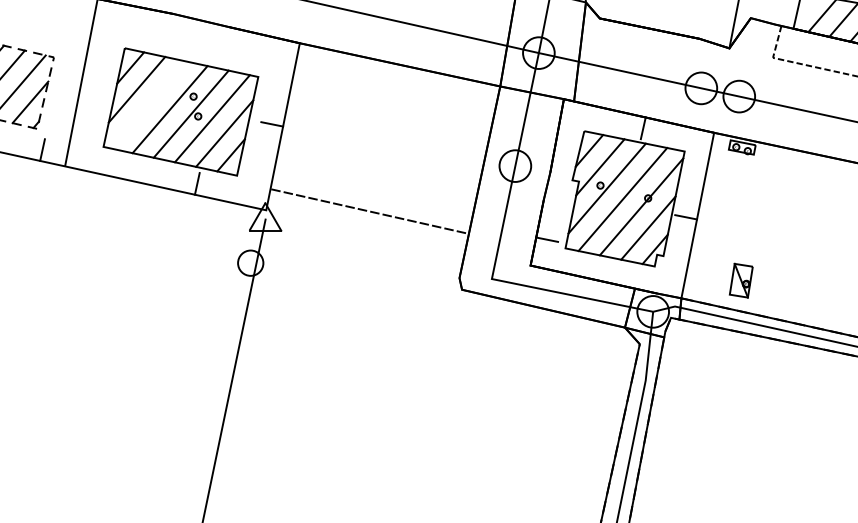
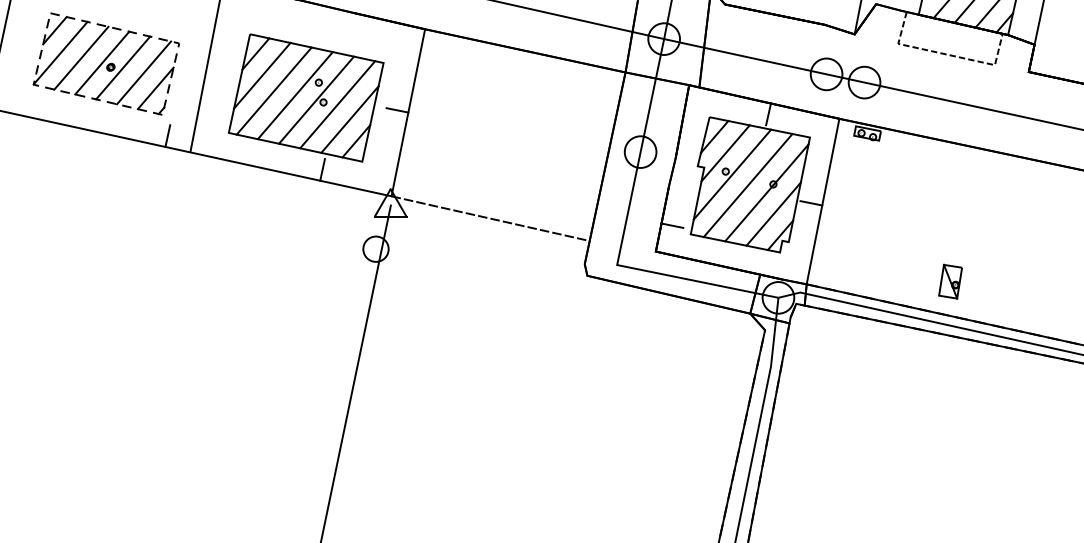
line: (148, 104) -> (273, 90), added
line: (370, 211) -> (490, 218), moved
part: (741, 280) -> (950, 281), moved

